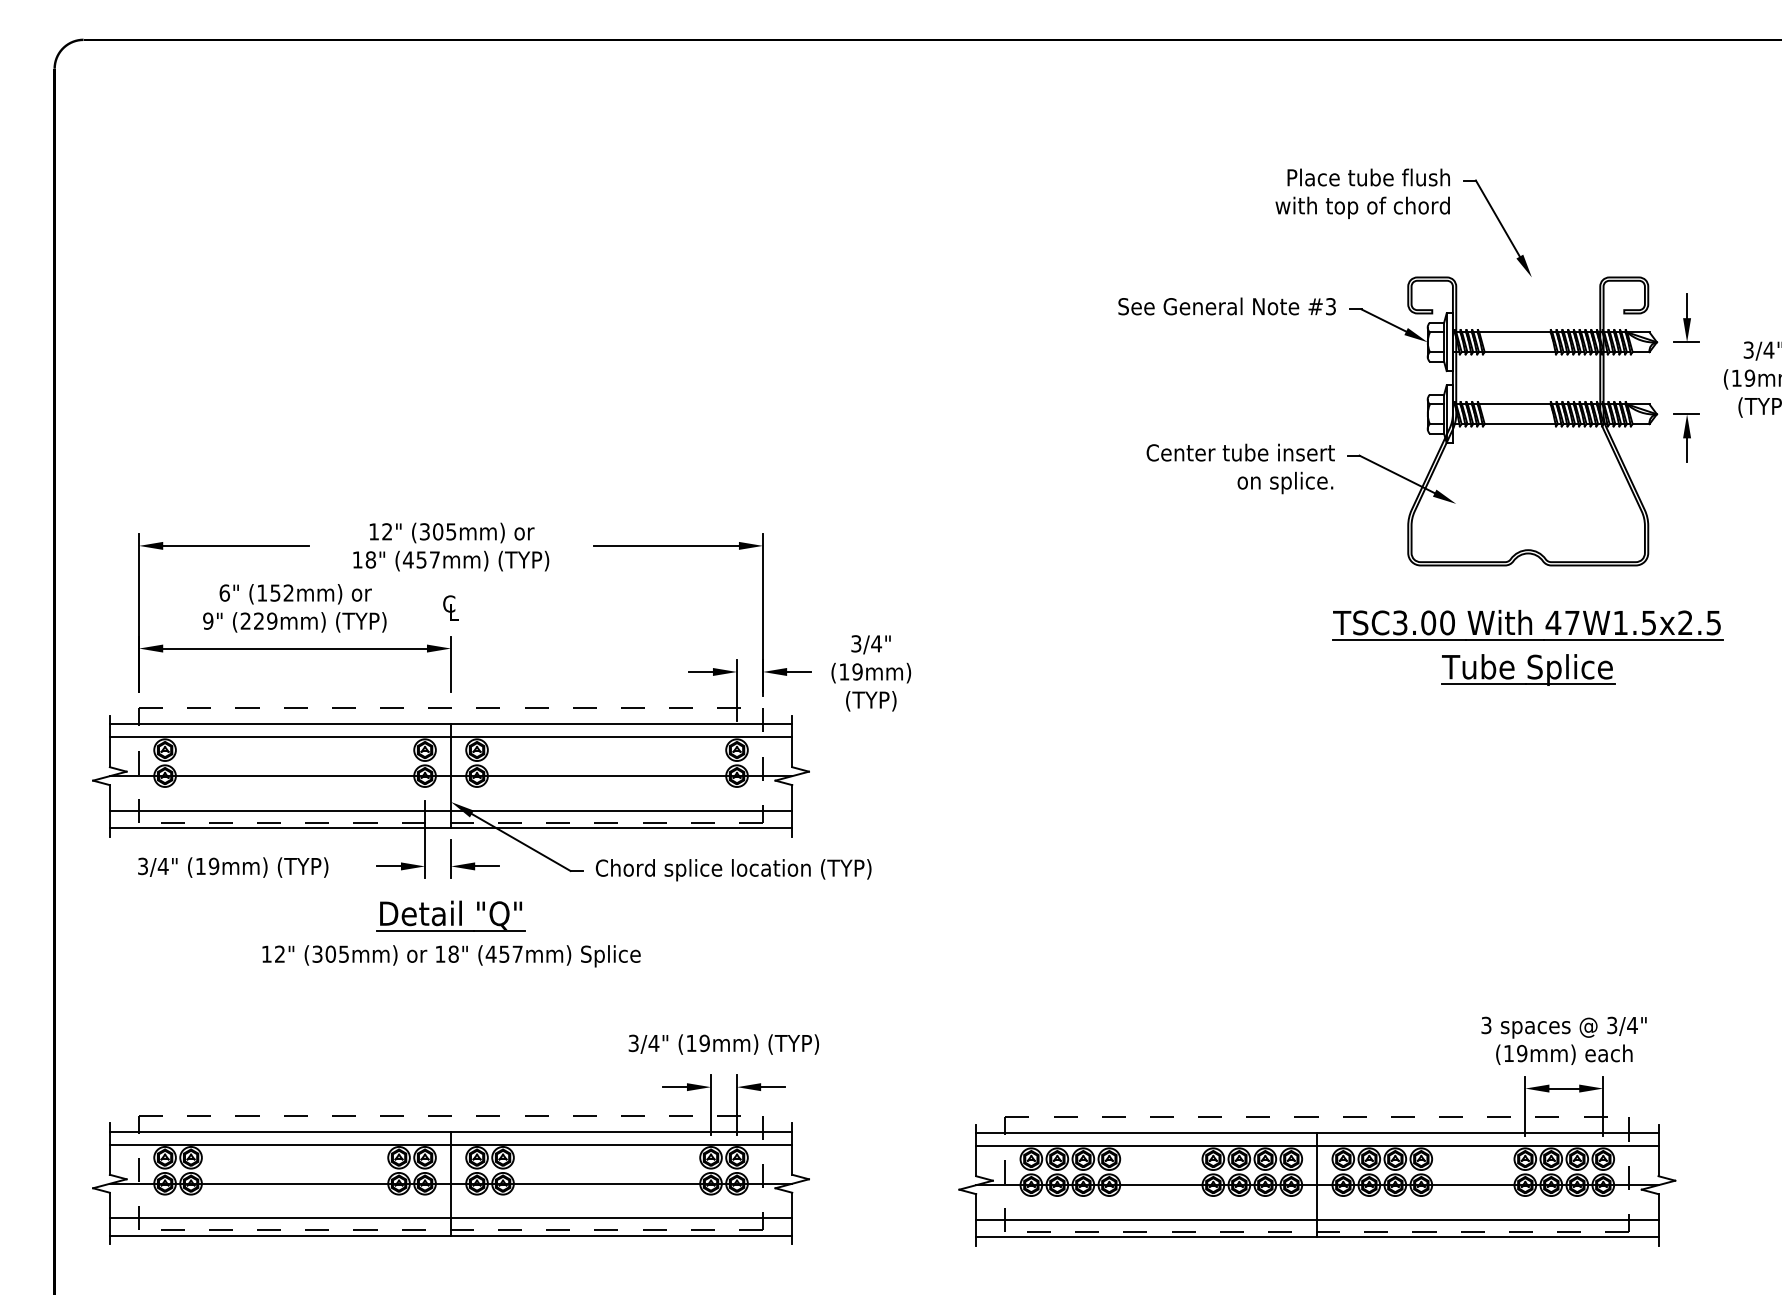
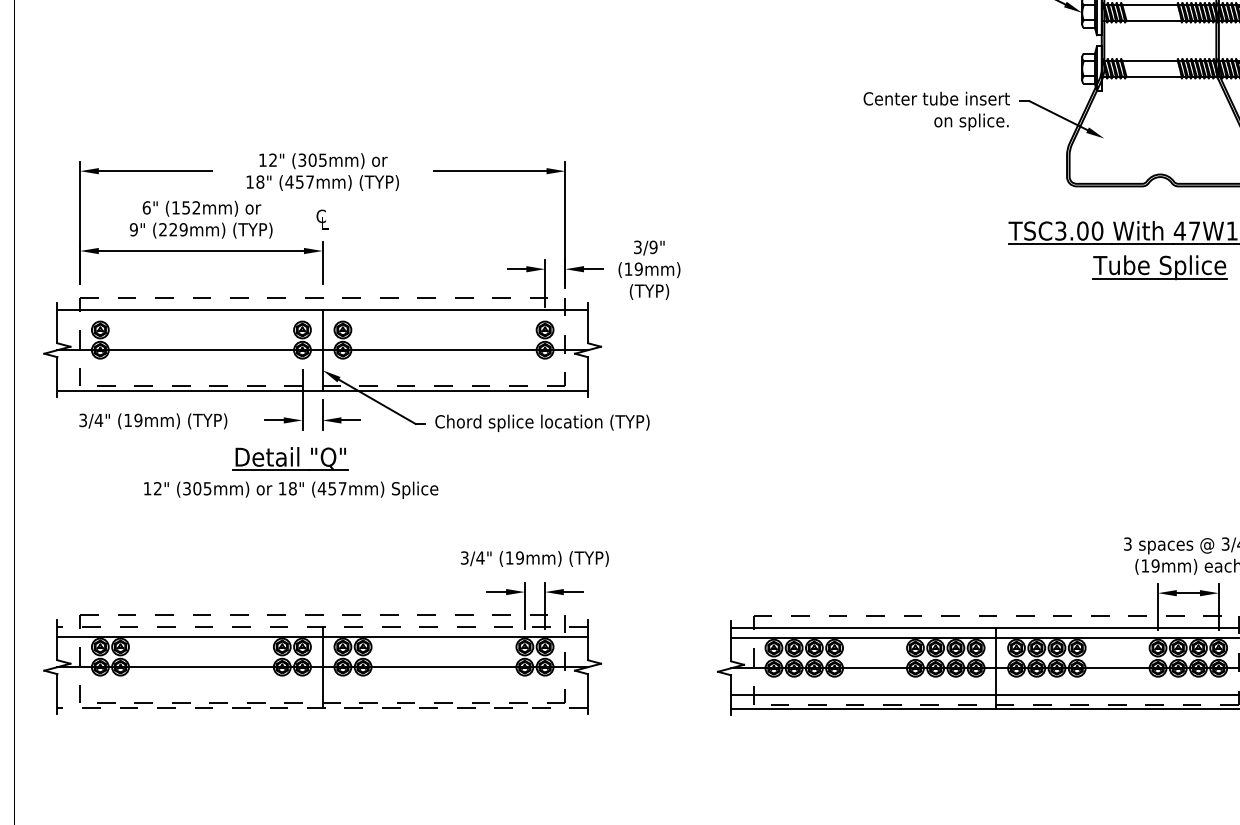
text: (876, 643) -> (653, 247), 3/4" -> 3/9"
line: (450, 737) -> (322, 320), removed
line: (450, 810) -> (322, 376), removed
part: (451, 933) -> (291, 472), moved
line: (450, 1131) -> (322, 626), solid -> dashed
line: (450, 1218) -> (322, 694), removed
line: (450, 1235) -> (322, 707), solid -> dashed

